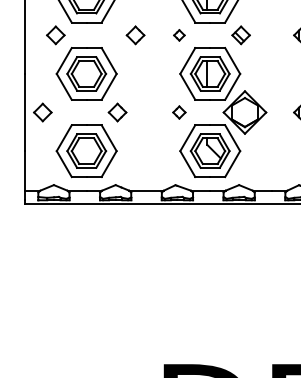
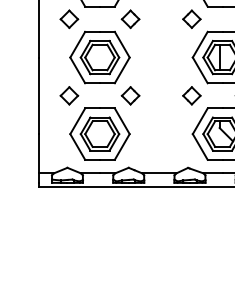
part: (135, 35) -> (130, 19), moved
part: (179, 35) -> (192, 19), size x1.67
part: (42, 112) -> (69, 95), moved
part: (179, 112) -> (192, 95), size x1.43

